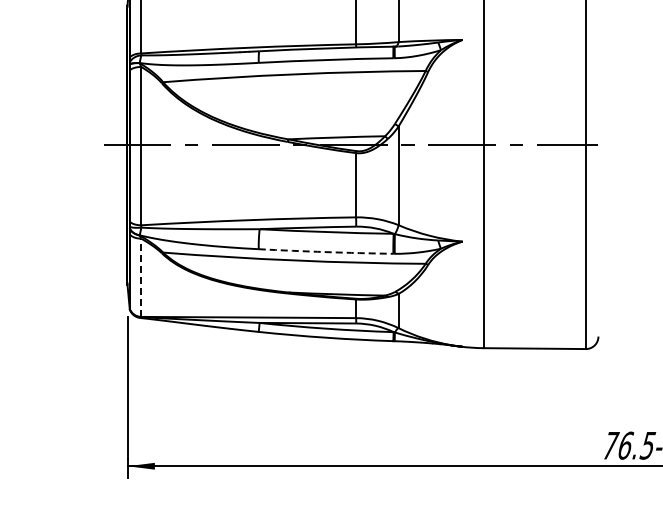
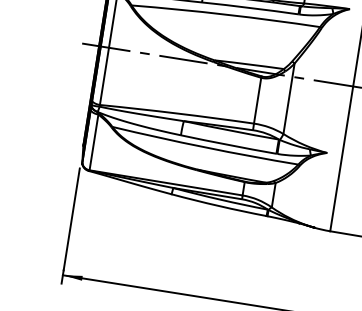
arc: (326, 252) -> (228, 145), dashed -> solid
line: (141, 277) -> (94, 142), dashed -> solid

